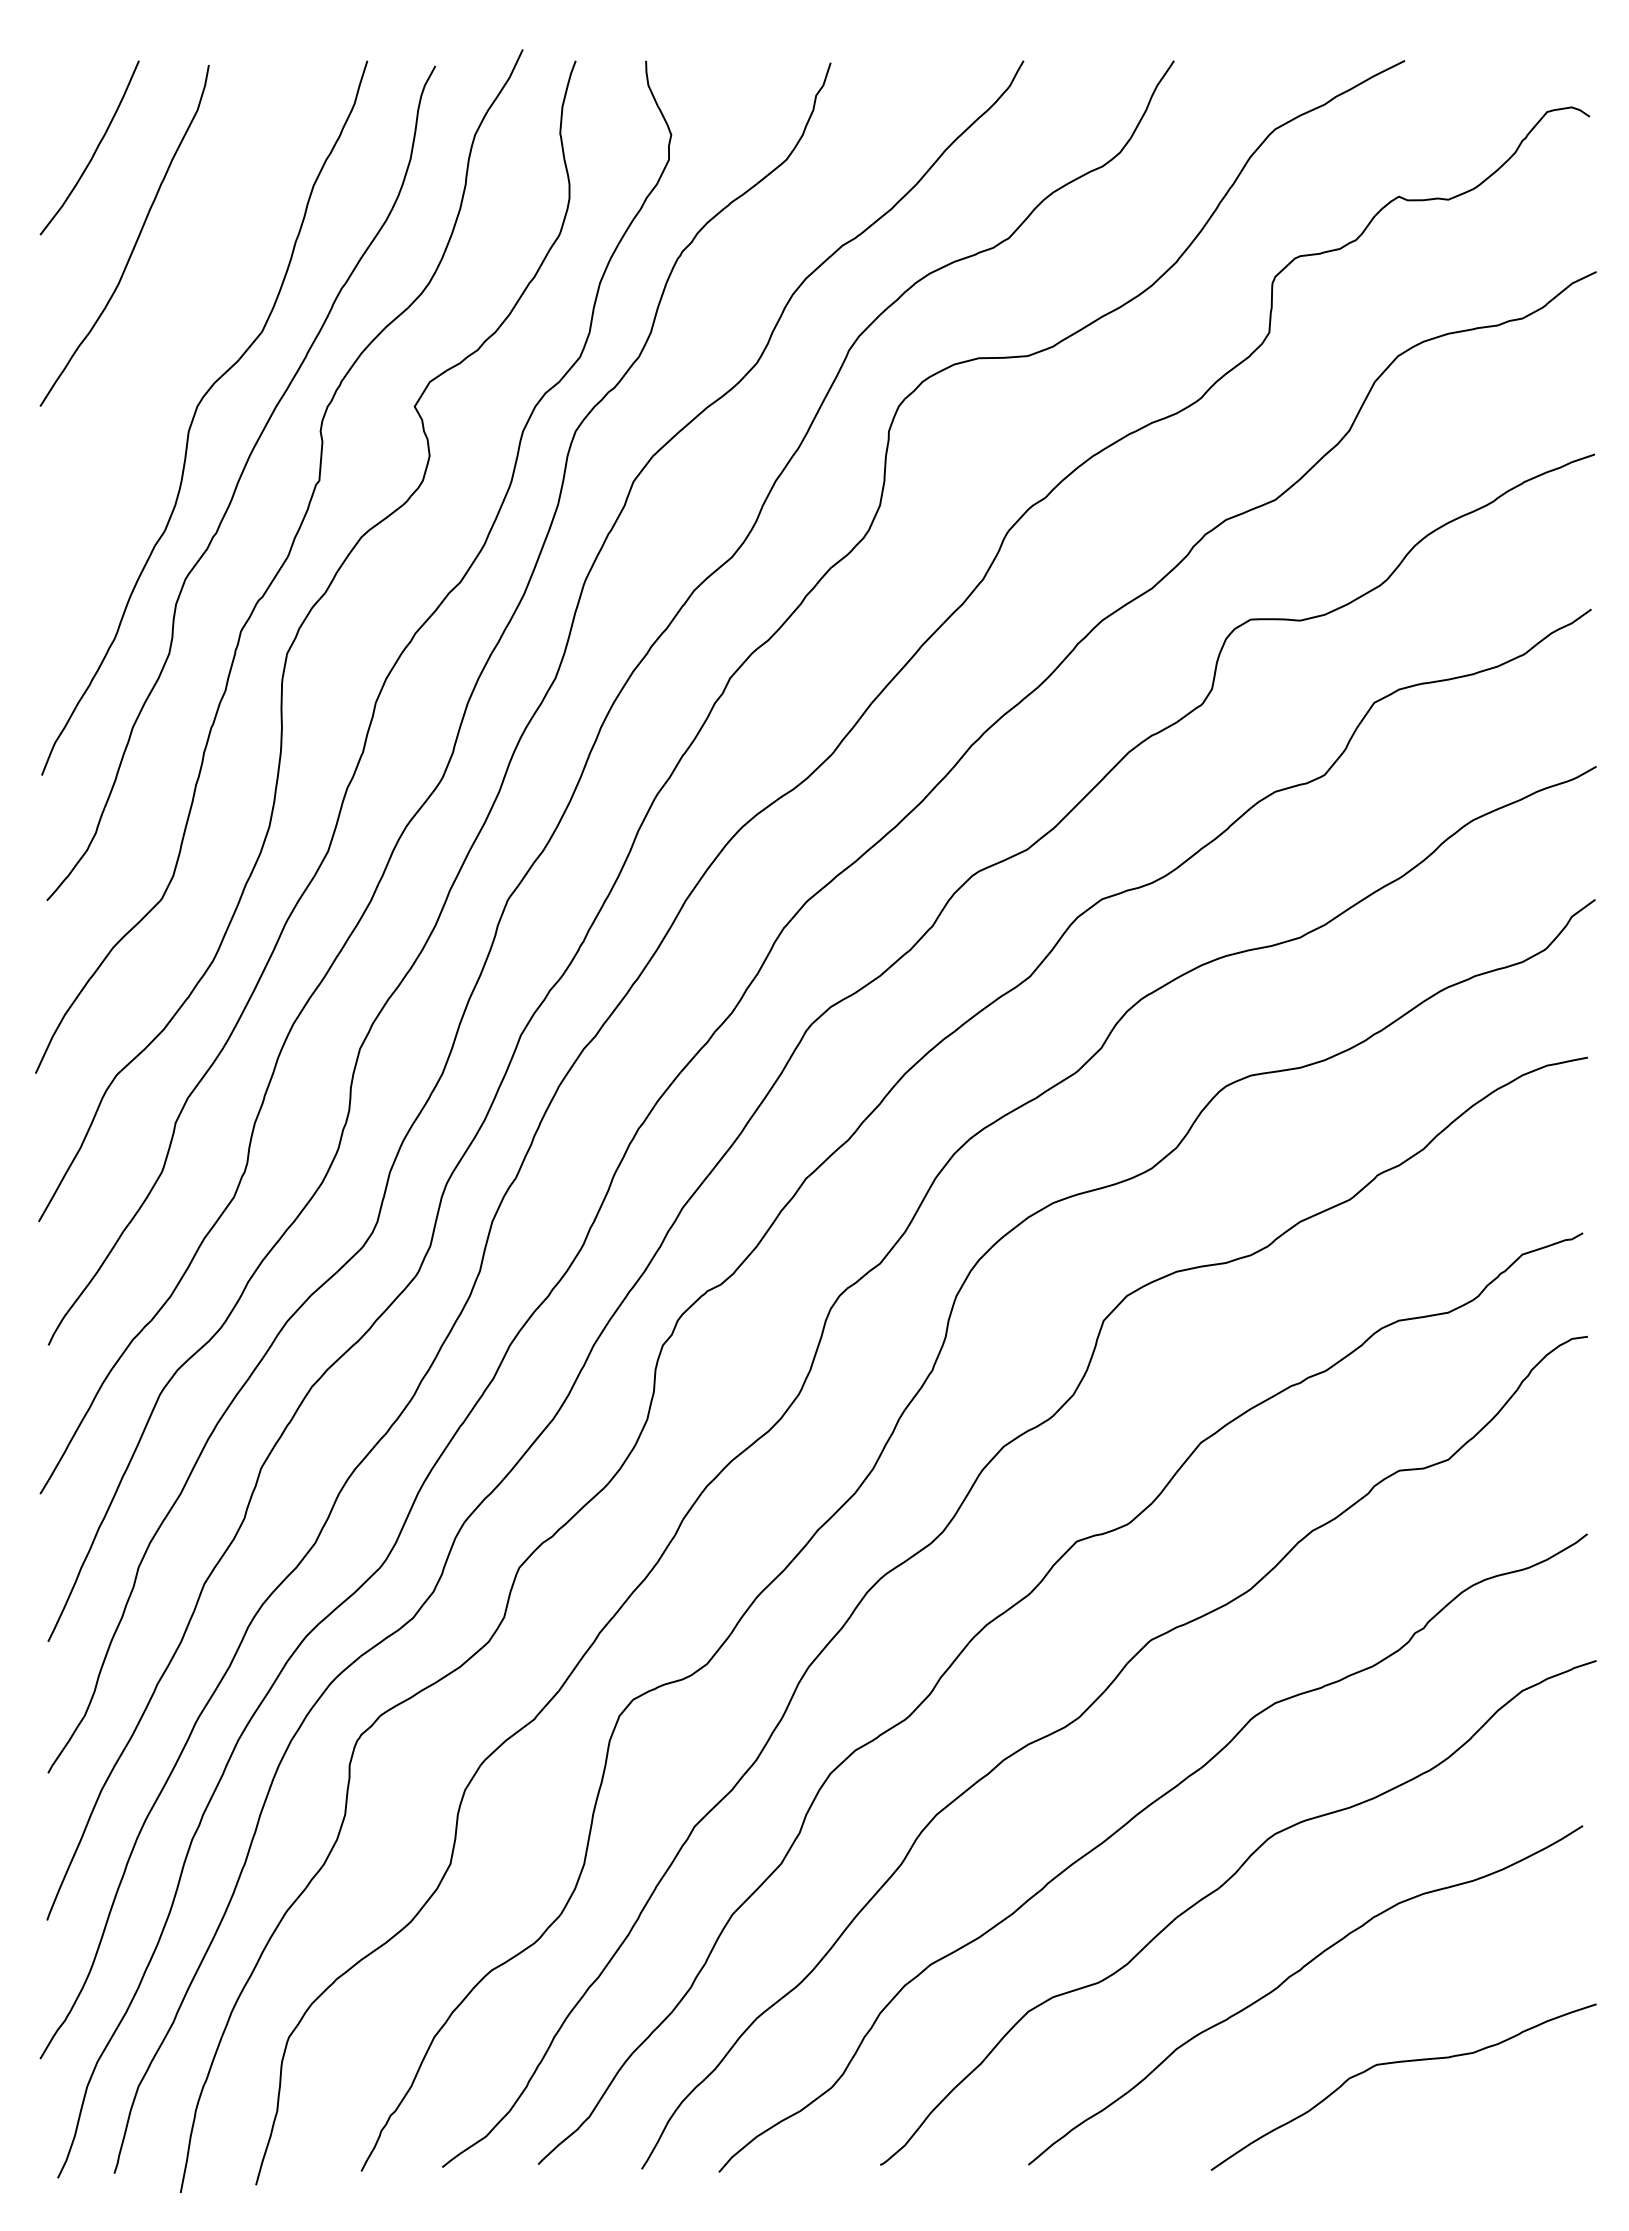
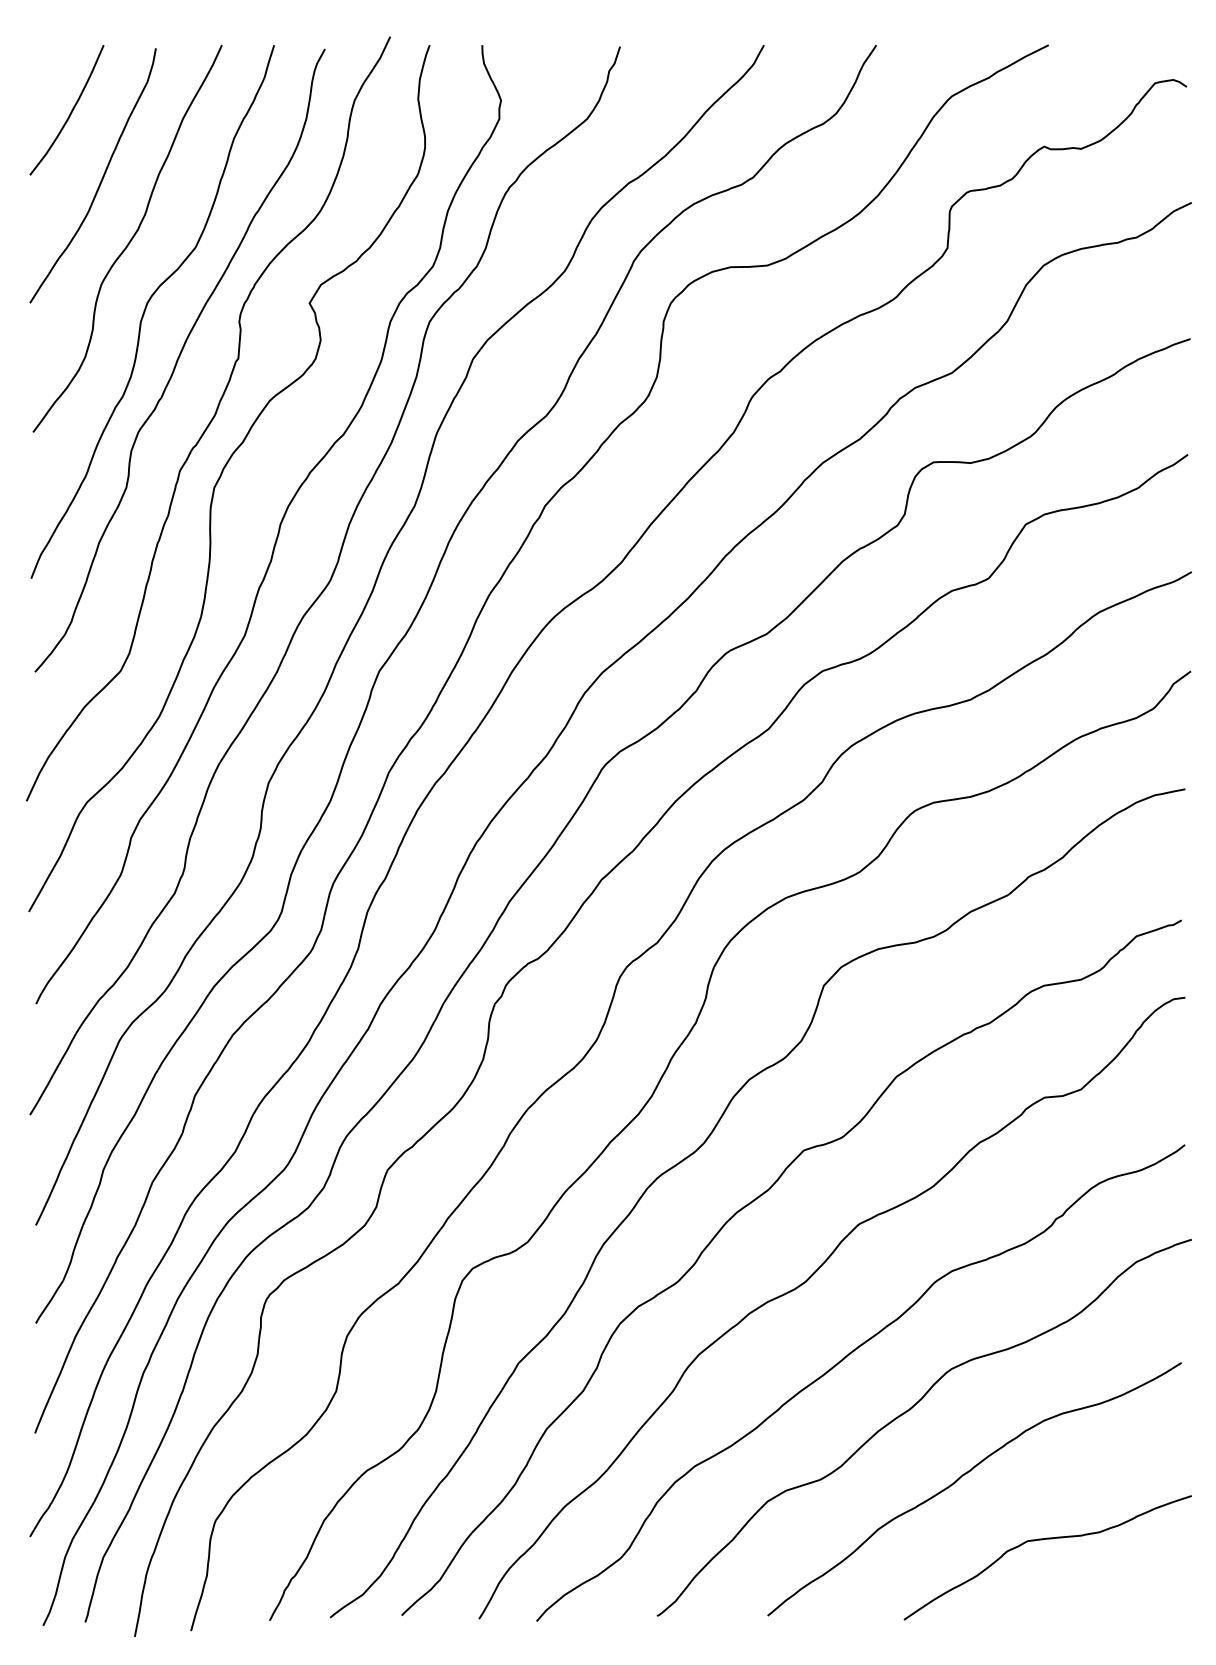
curve: (174, 321) -> (130, 239), added

